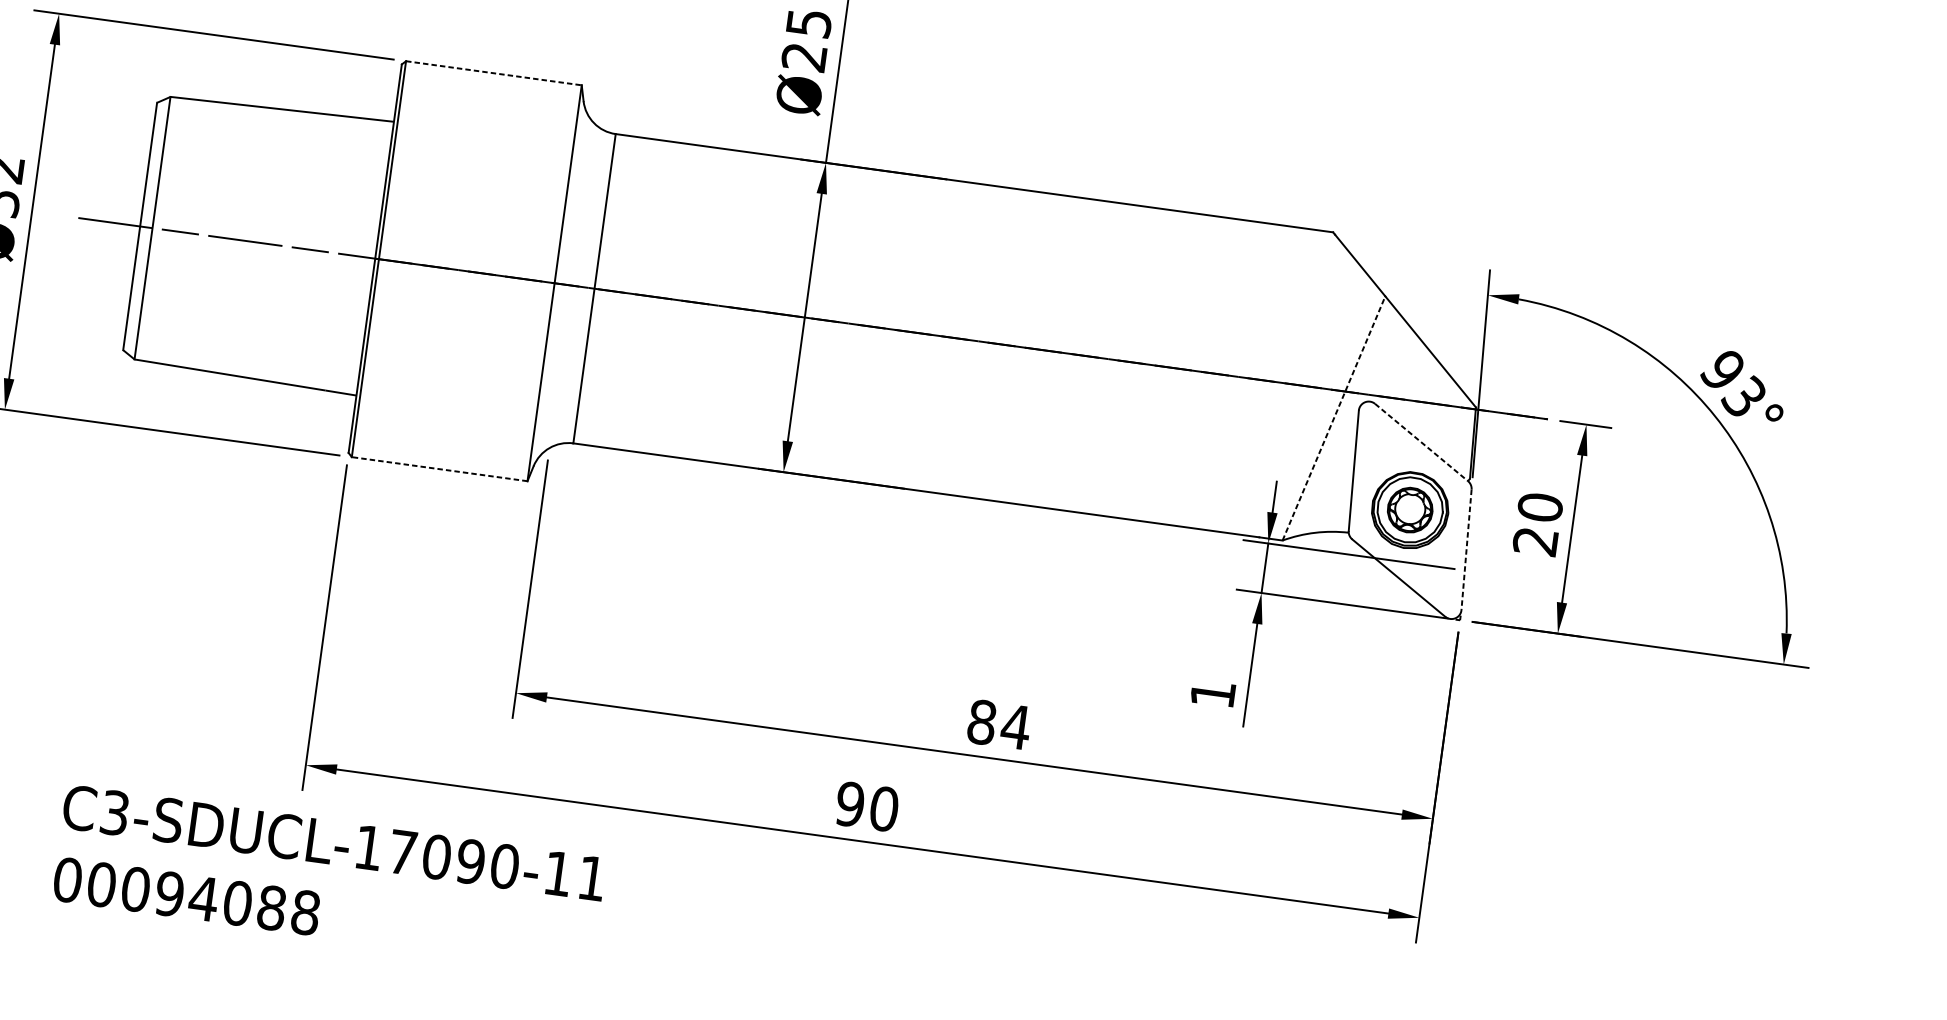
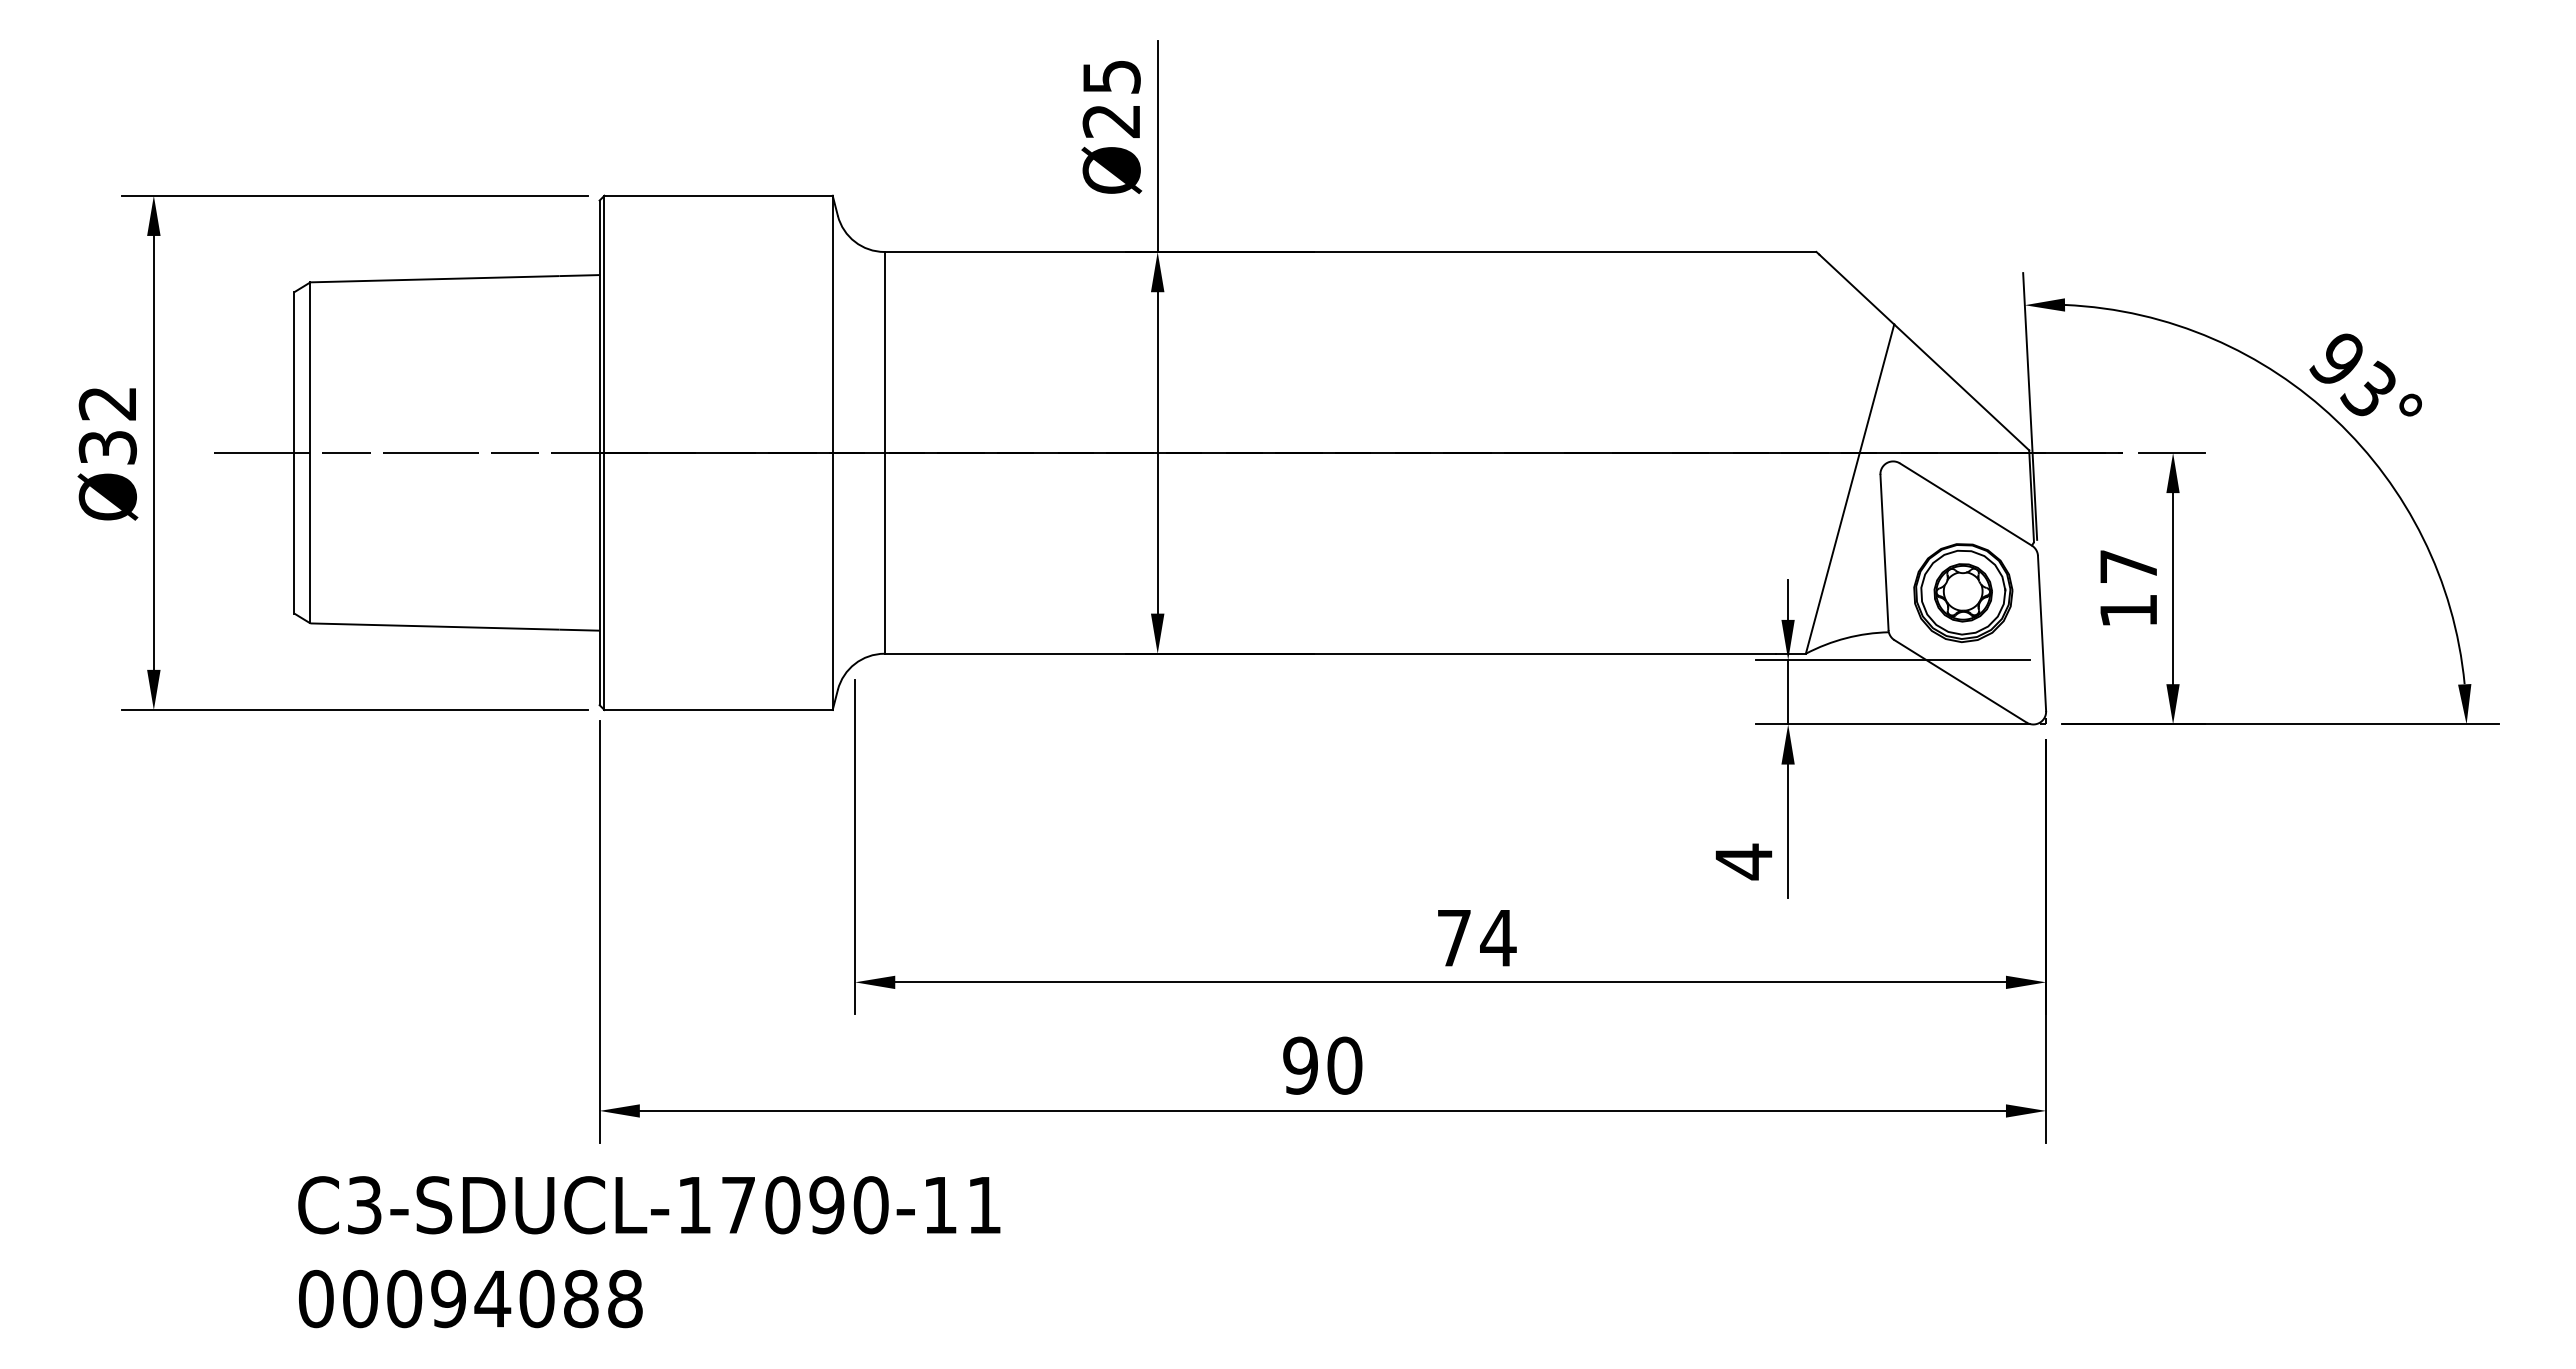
line: (494, 73) -> (719, 195), dashed -> solid
line: (1334, 418) -> (1850, 488), dashed -> solid
line: (1421, 442) -> (1965, 504), dashed -> solid
line: (439, 469) -> (718, 710), dashed -> solid
text: (1537, 524) -> (2128, 588), 20 -> 17
line: (1466, 549) -> (2042, 633), dashed -> solid
text: (1212, 693) -> (1743, 861), 1 -> 4
text: (982, 722) -> (1454, 938), 84 -> 74

